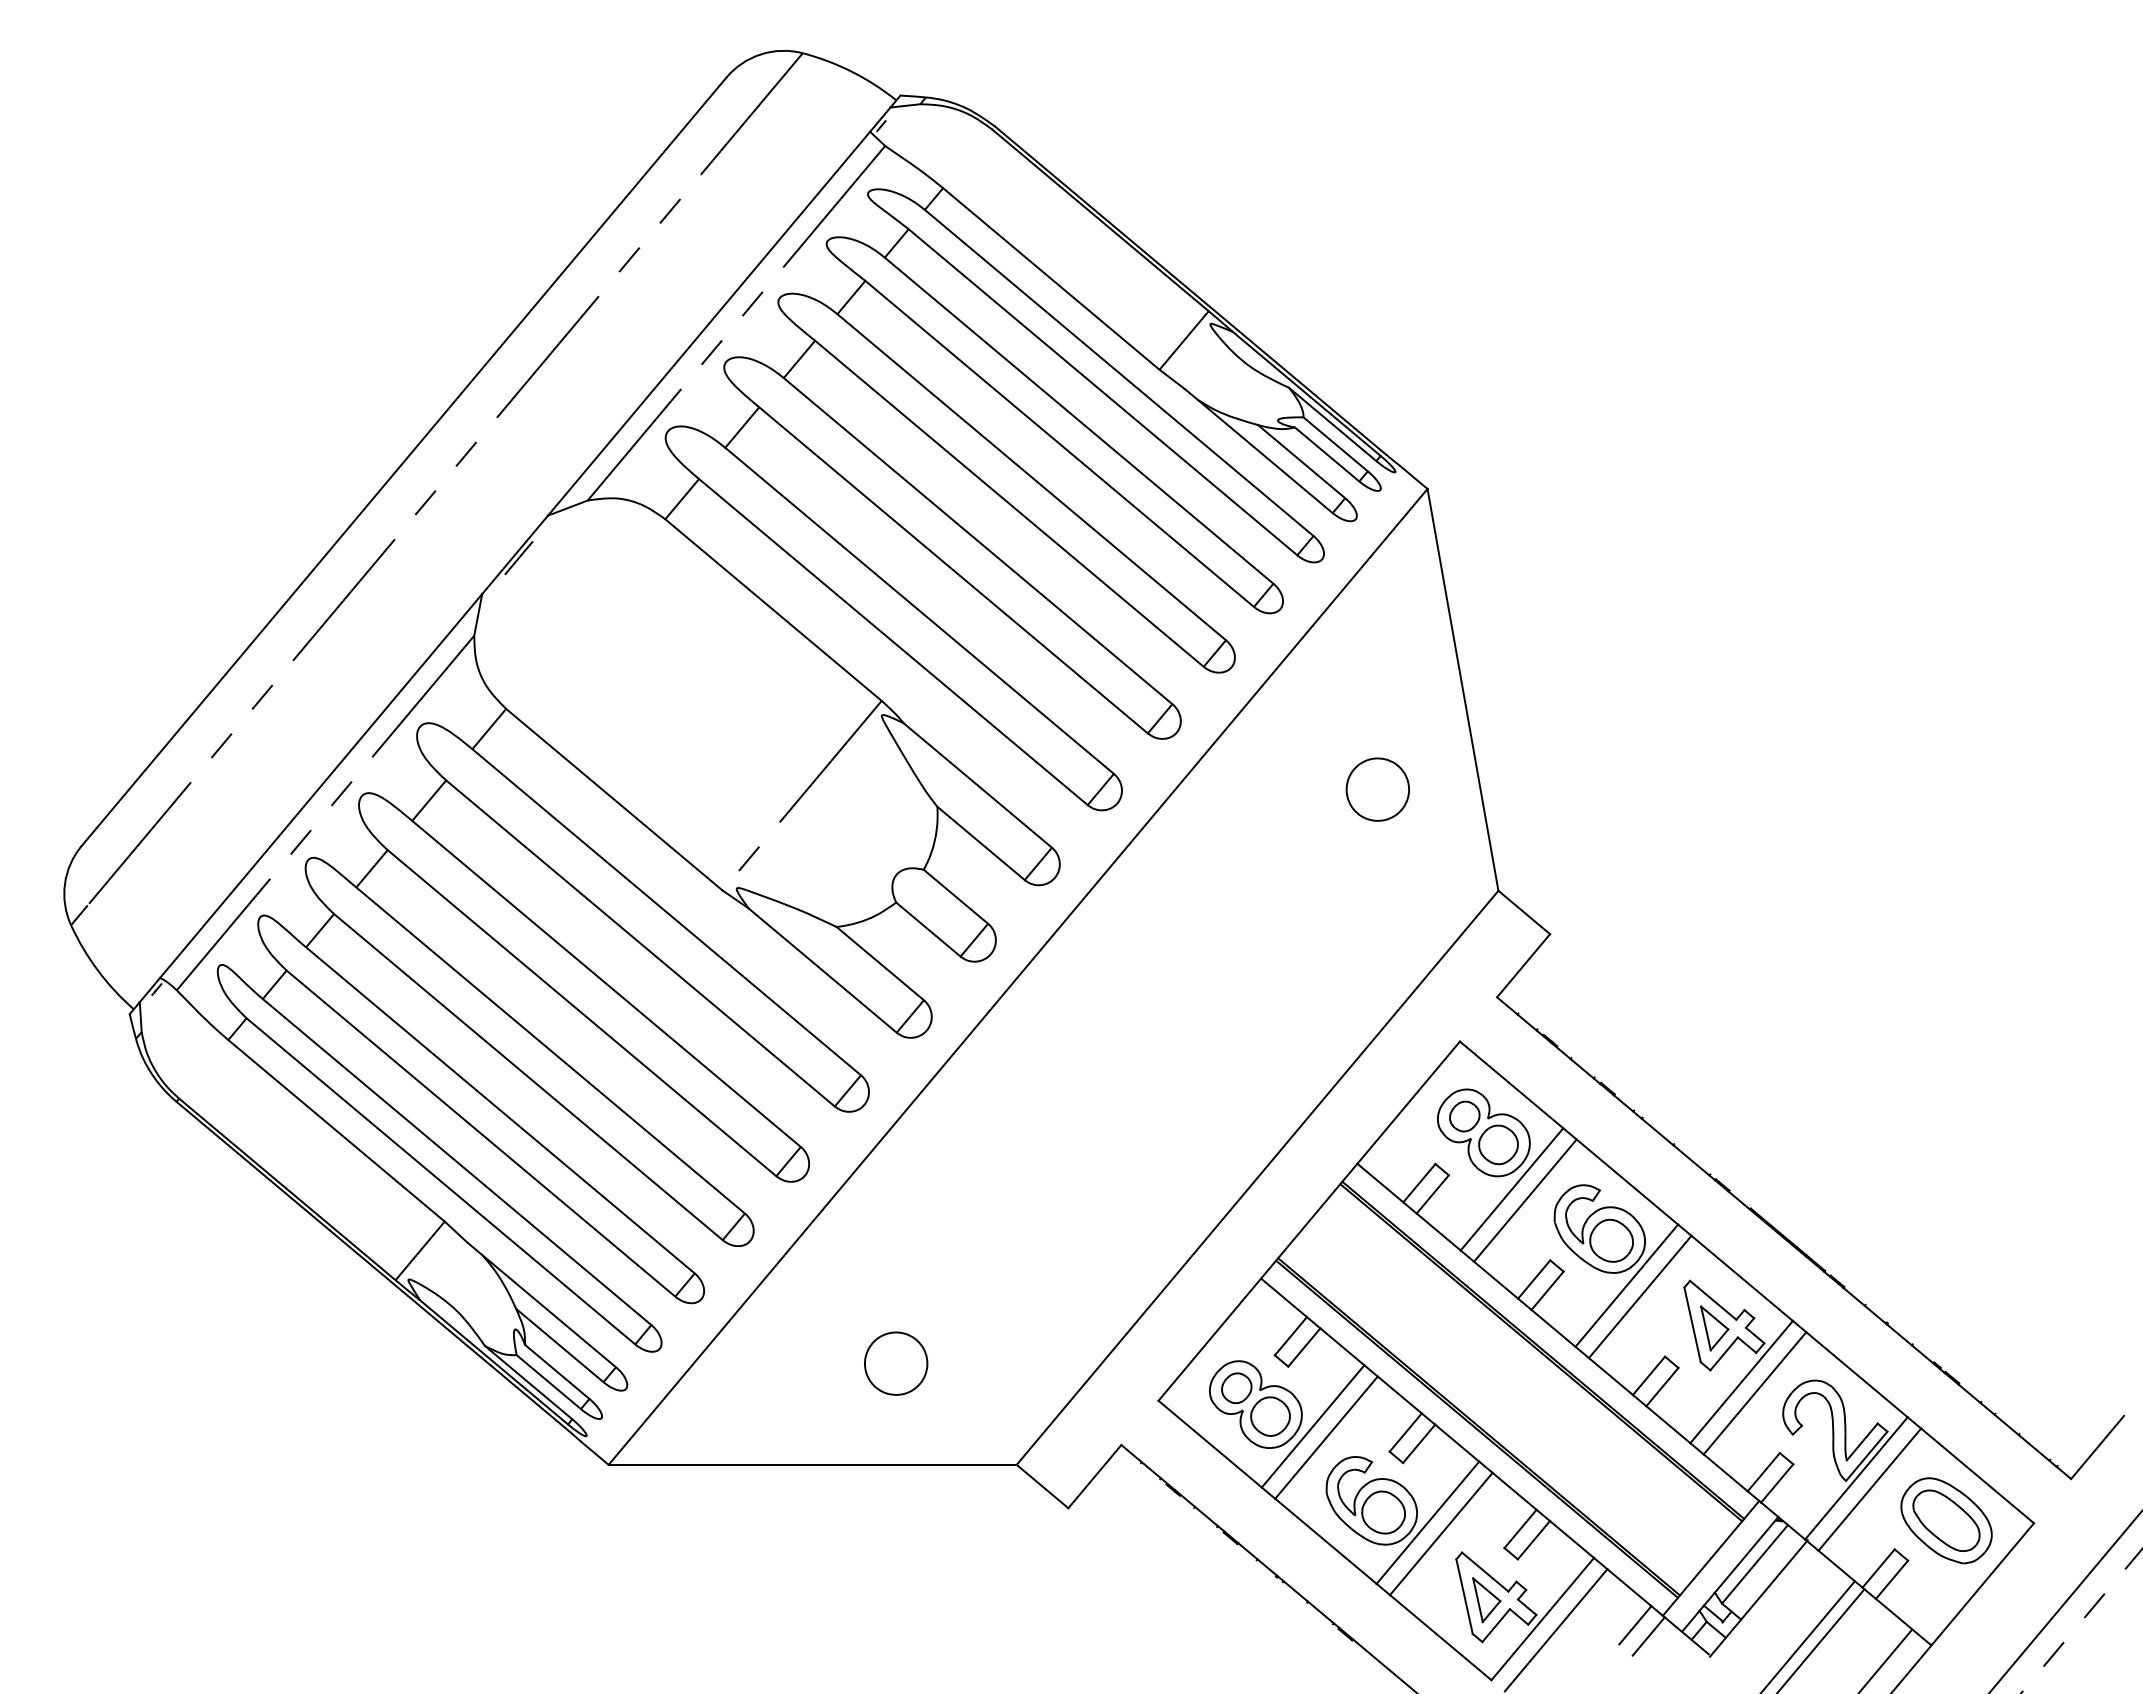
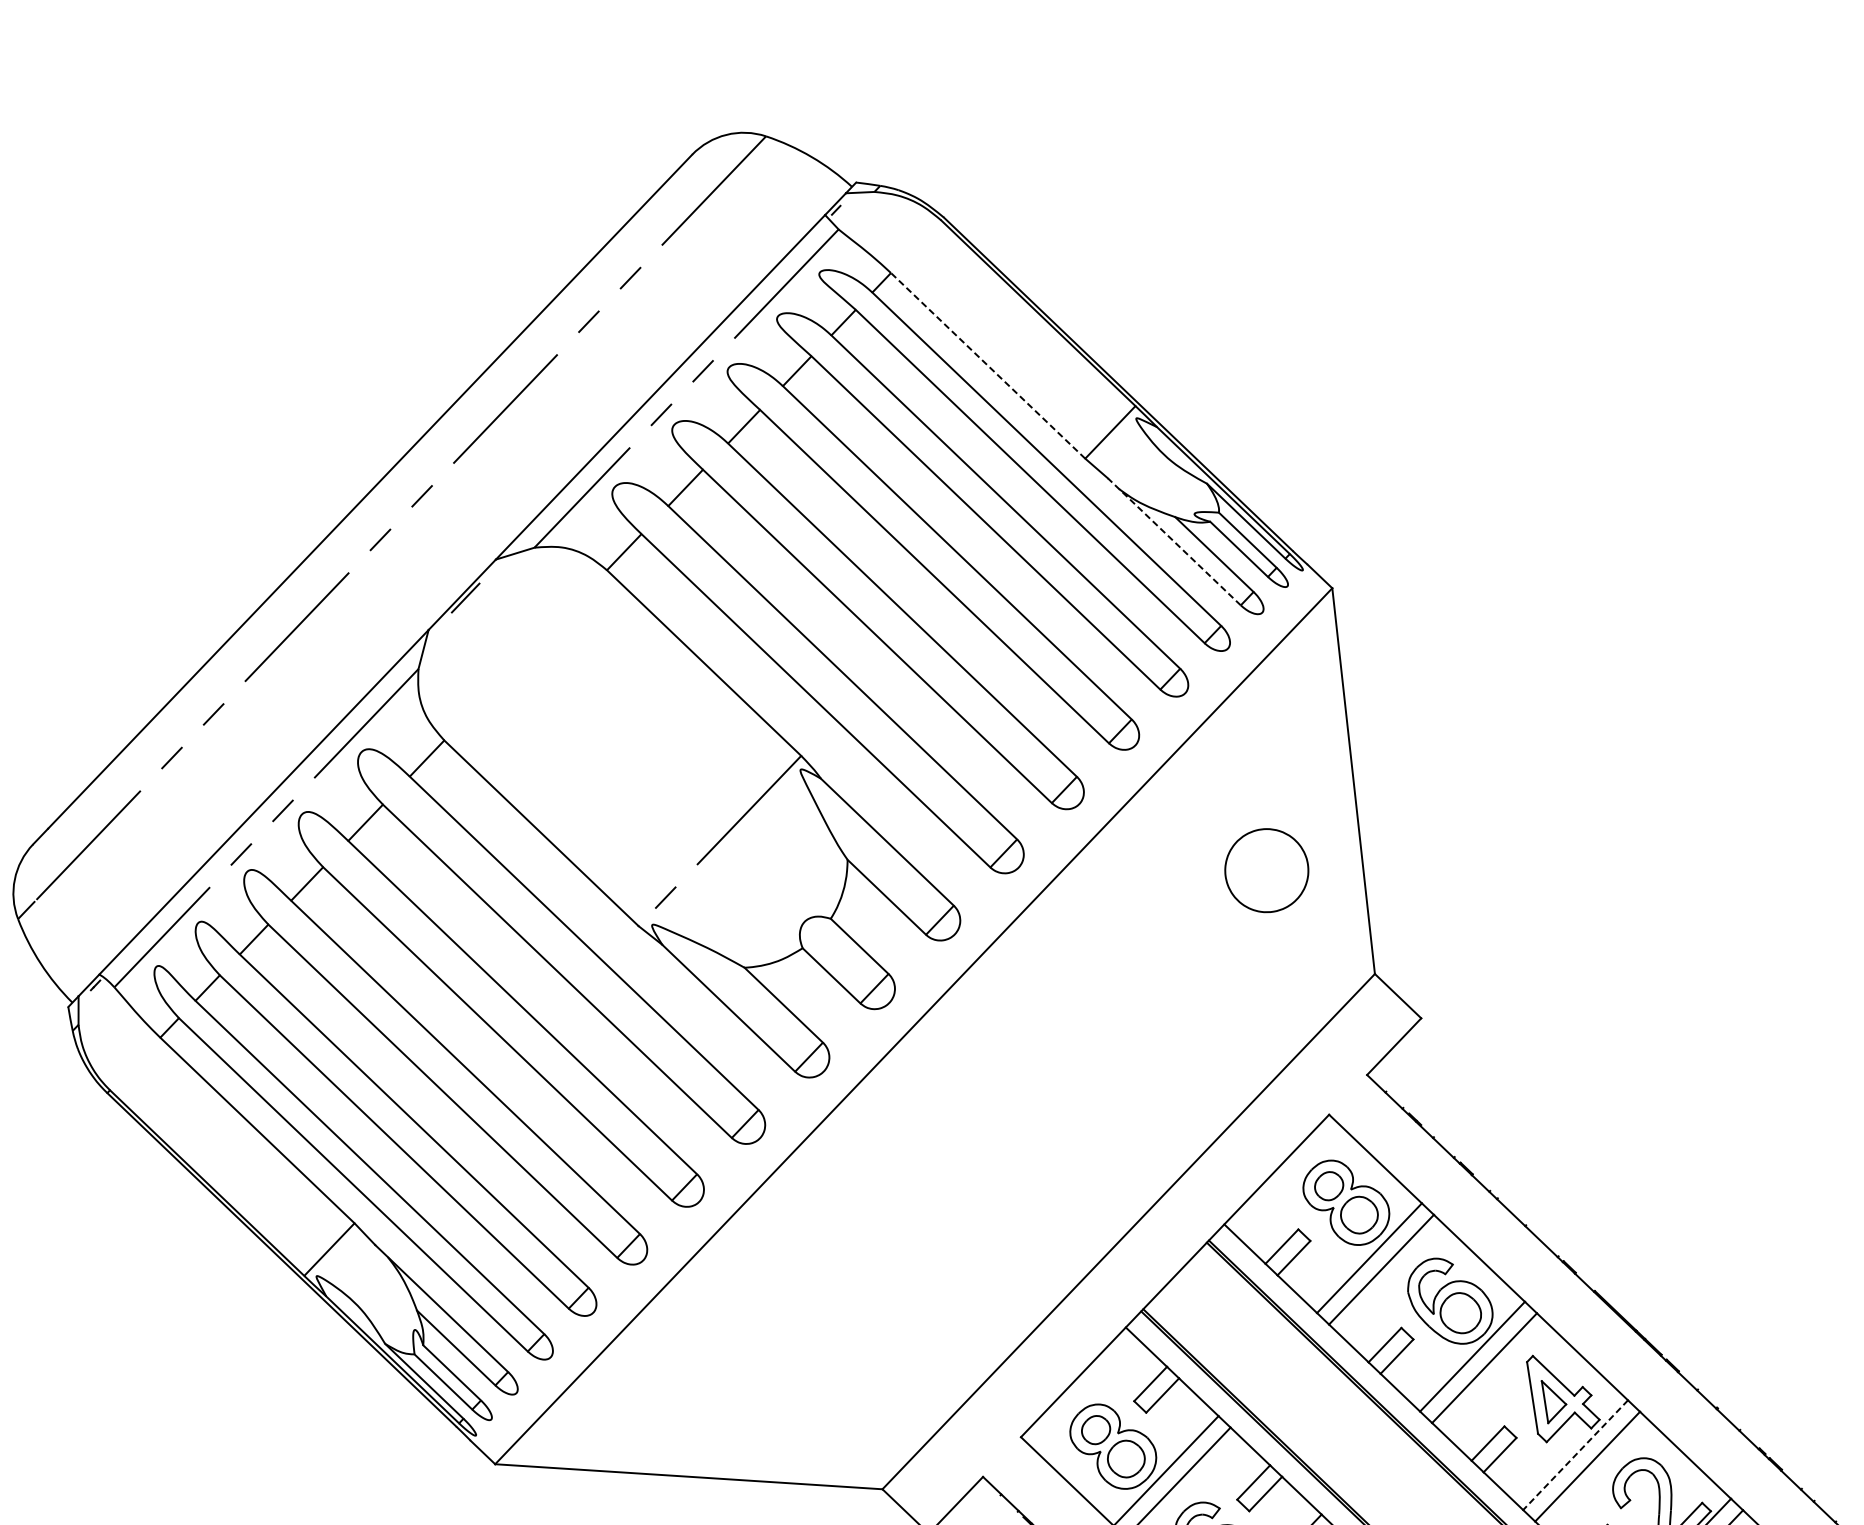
line: (1050, 278) -> (987, 365), solid -> dashed
line: (1258, 451) -> (1174, 542), solid -> dashed
part: (1377, 789) -> (1266, 870), size x1.4
part: (896, 1363) -> (774, 1385), removed
line: (1741, 1382) -> (1575, 1455), solid -> dashed

